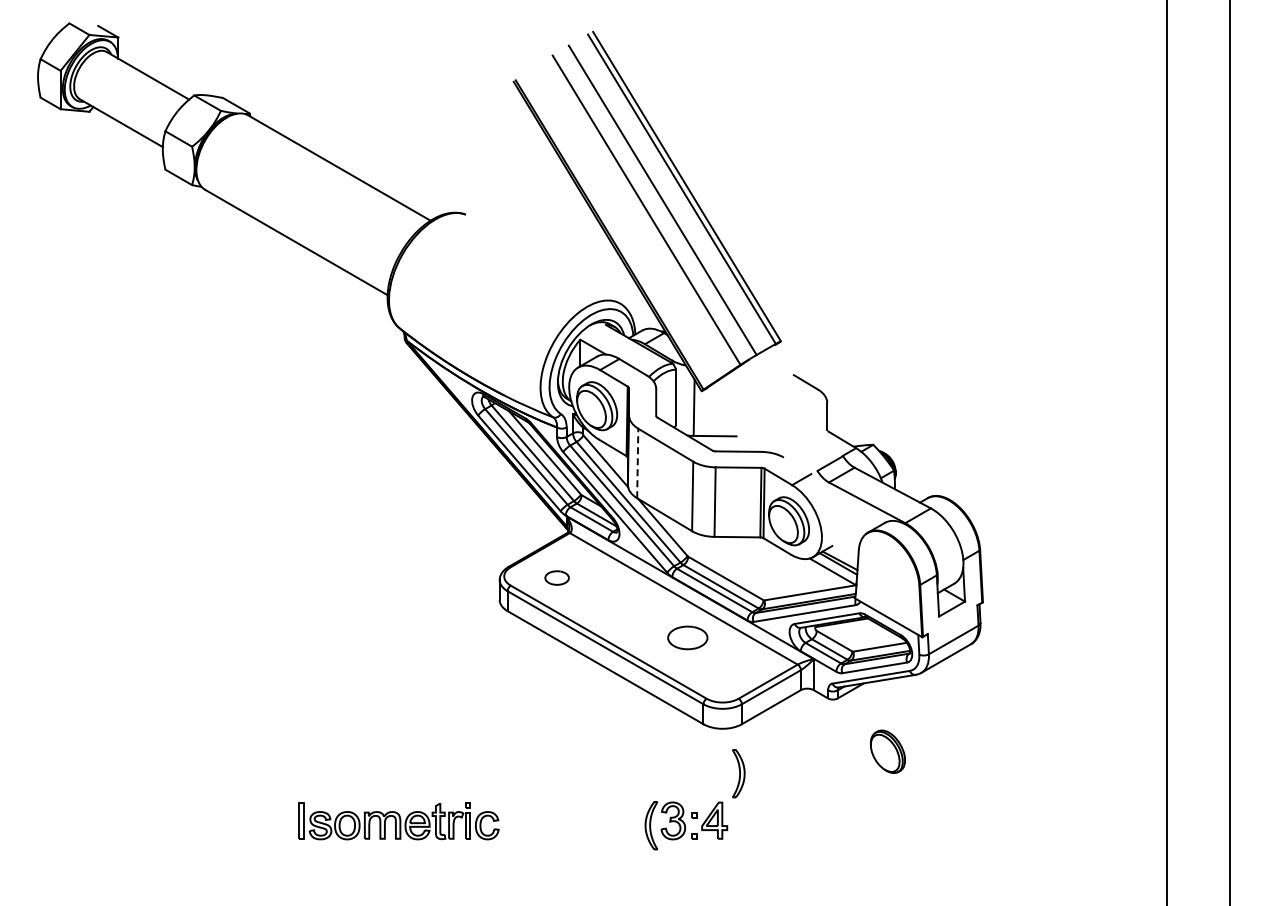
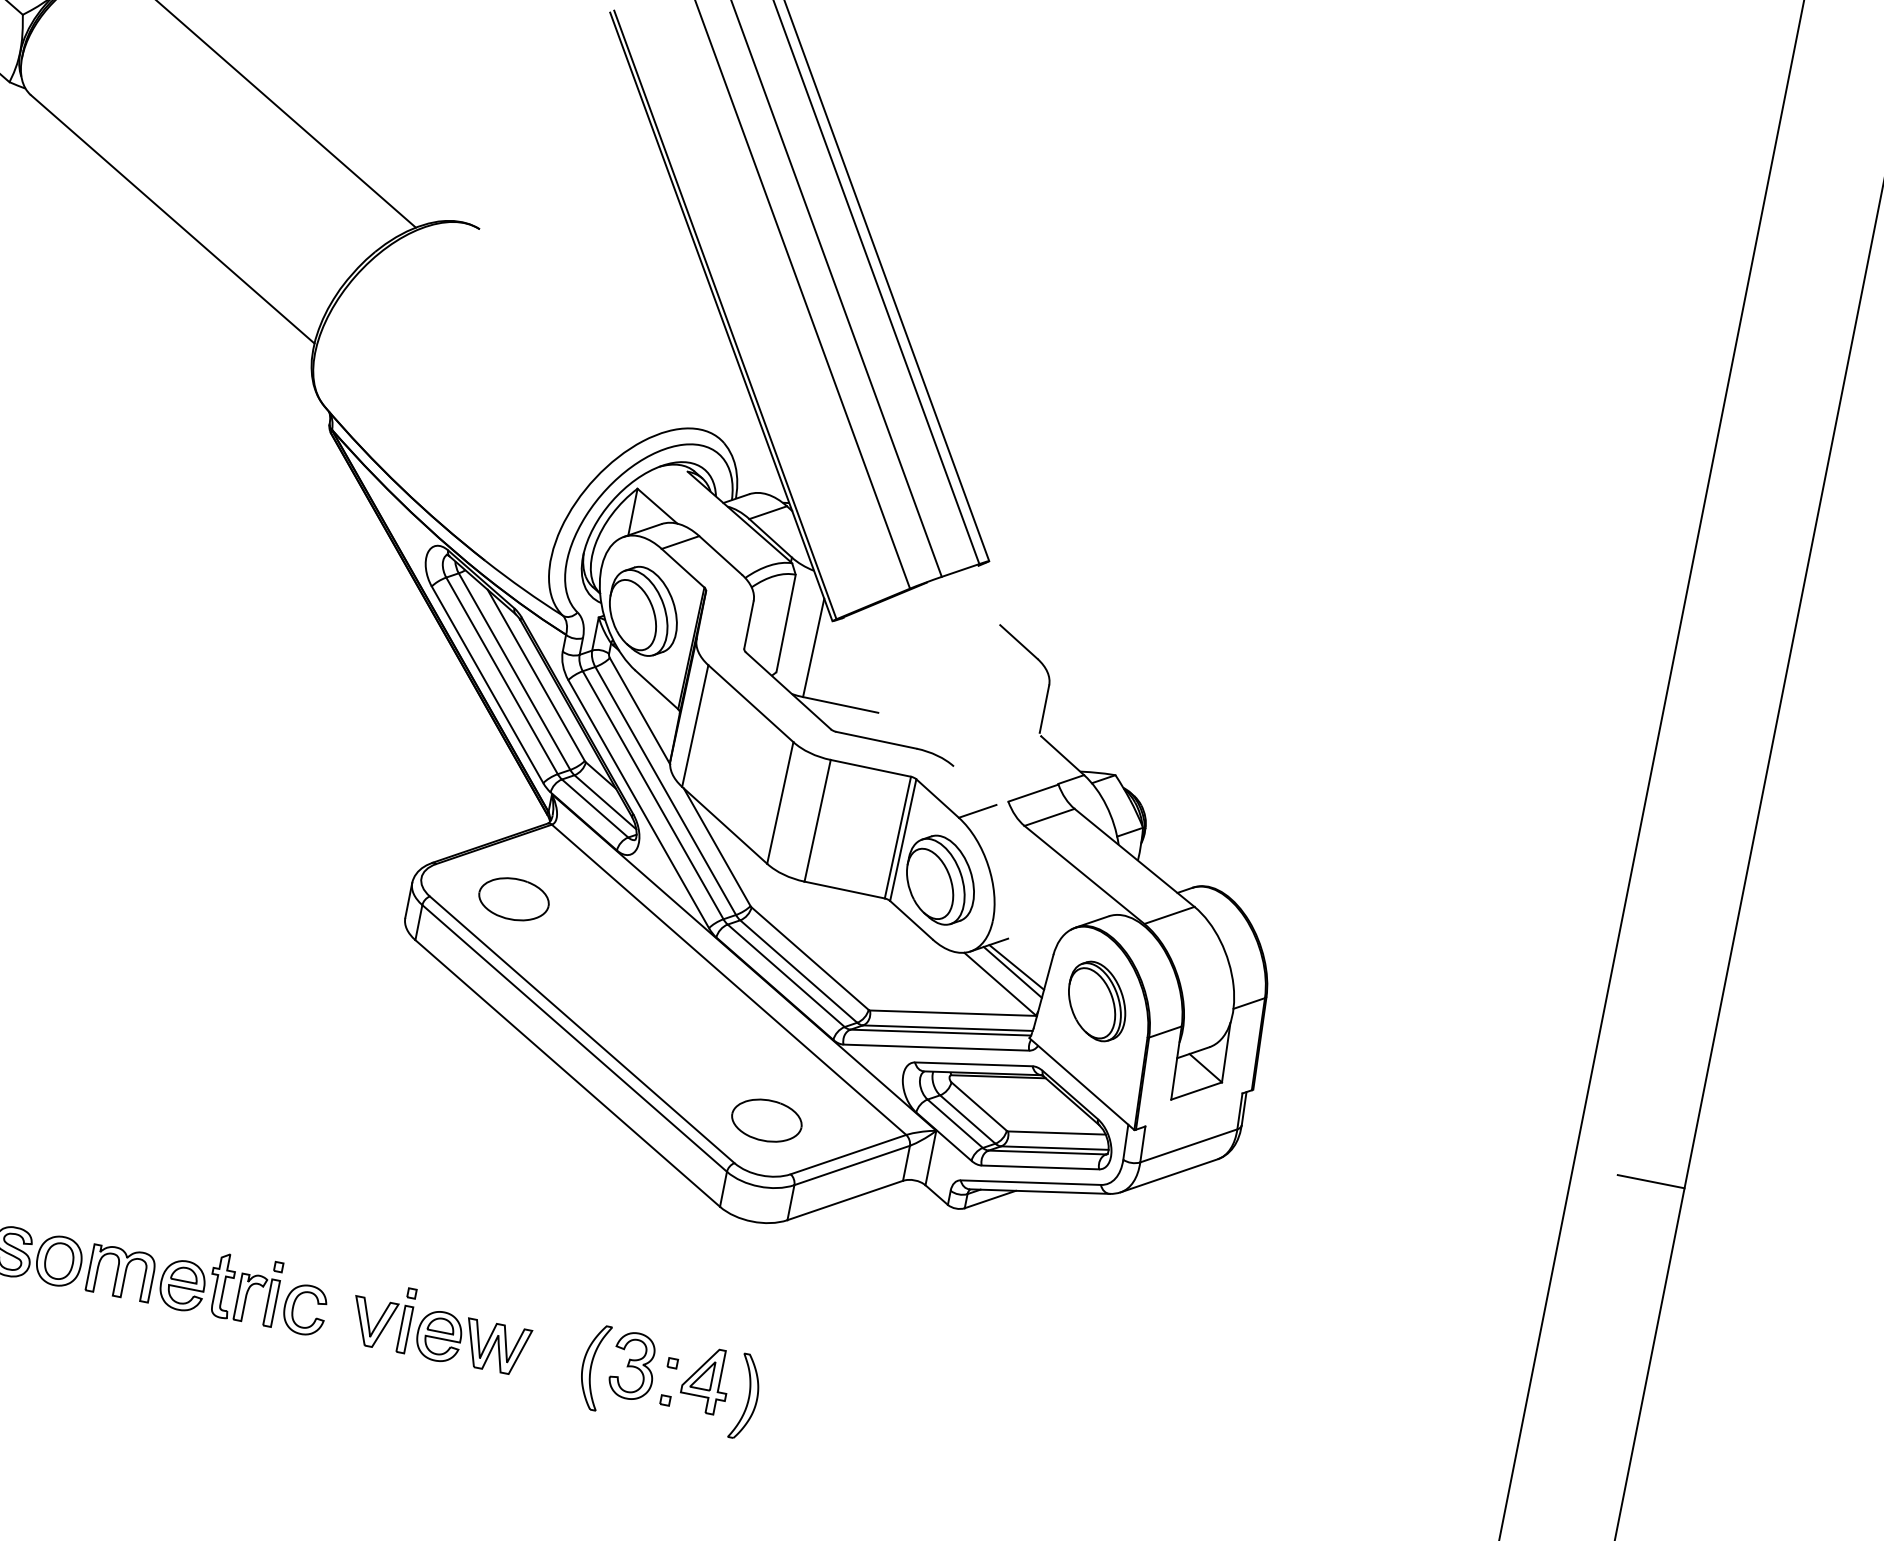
line: (637, 463) -> (694, 725), dashed -> solid
part: (556, 577) -> (512, 898), size x1.67
line: (1210, 609) -> (1650, 1181), added
part: (687, 637) -> (766, 1119), moved
part: (887, 751) -> (1096, 1000), moved
part: (738, 773) -> (746, 1396), moved
part: (563, 821) -> (440, 1328), added

